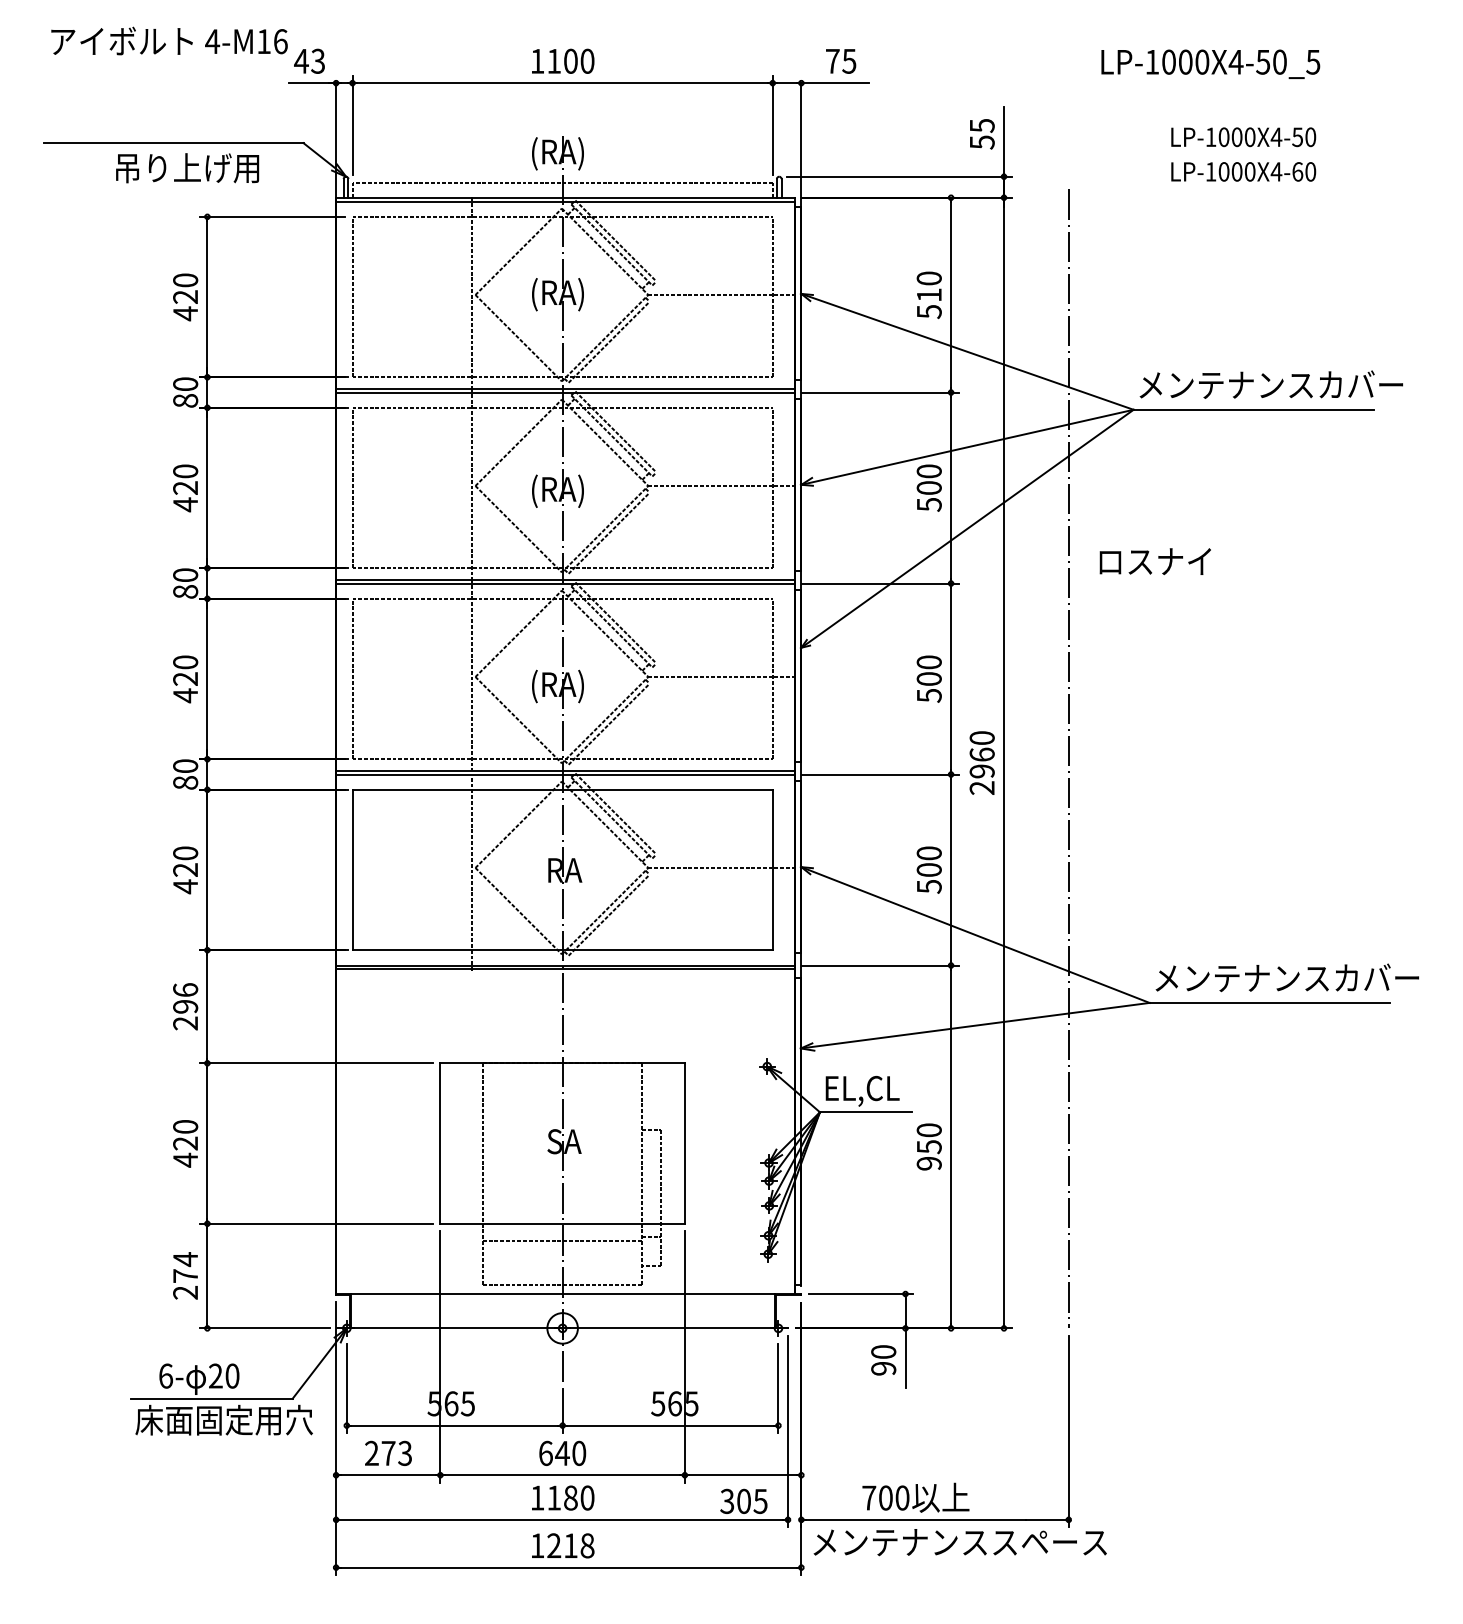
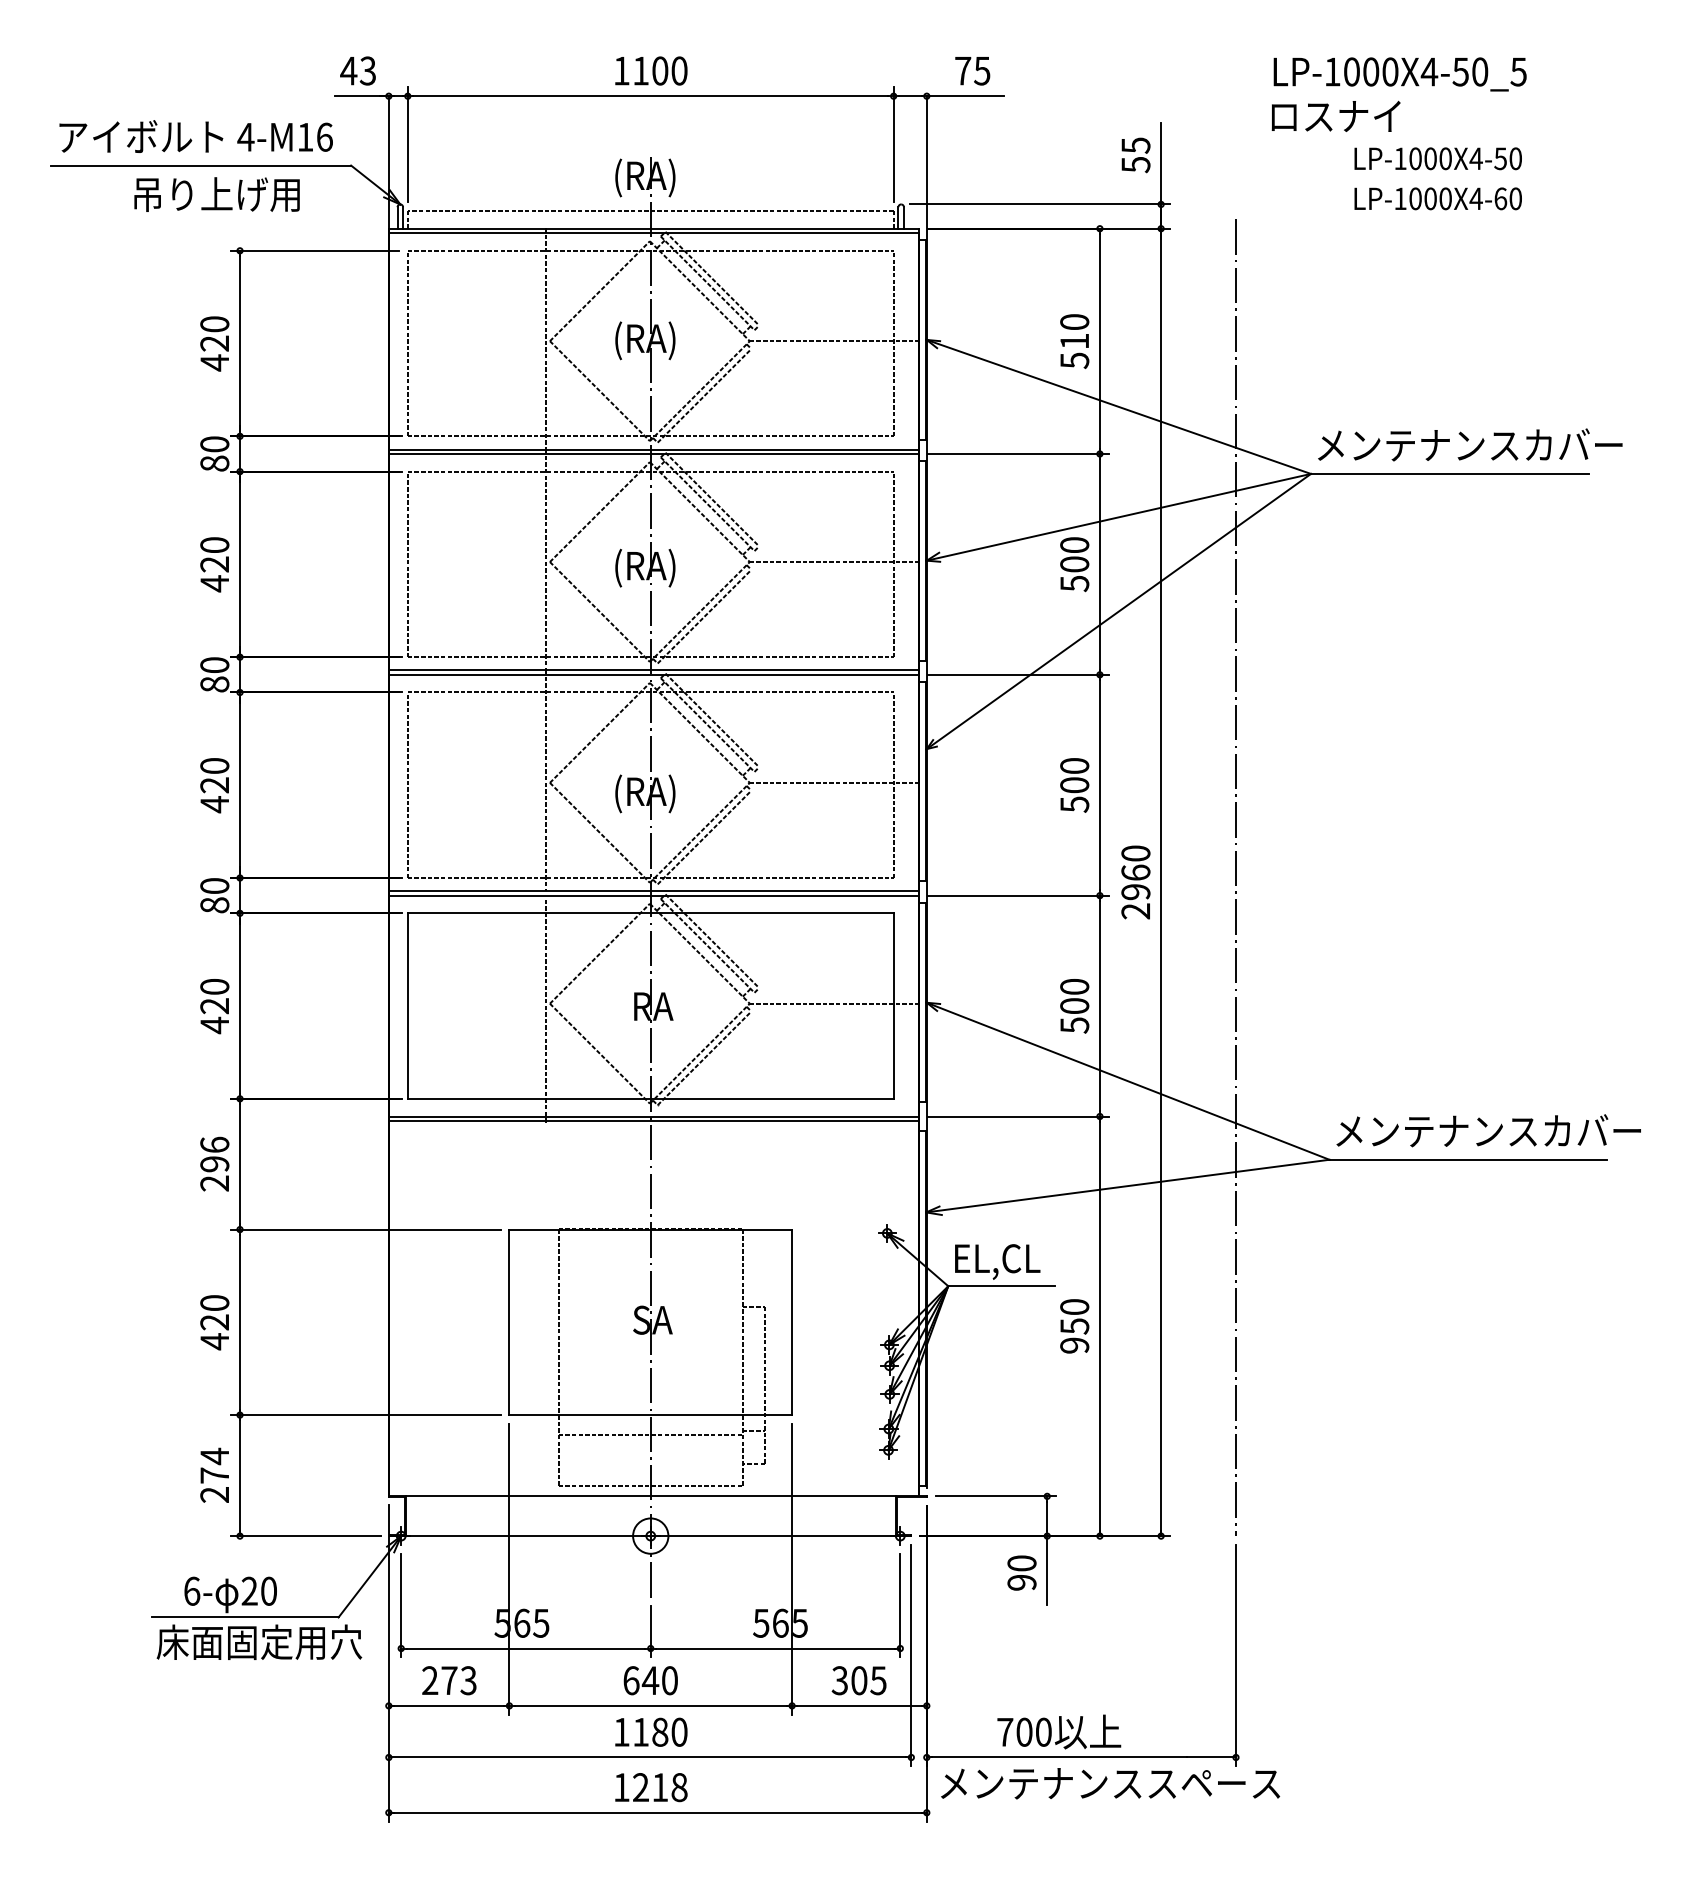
text: (169, 40) -> (196, 135), moved
text: (1154, 561) -> (1335, 116), moved
text: (743, 1500) -> (858, 1679), moved

